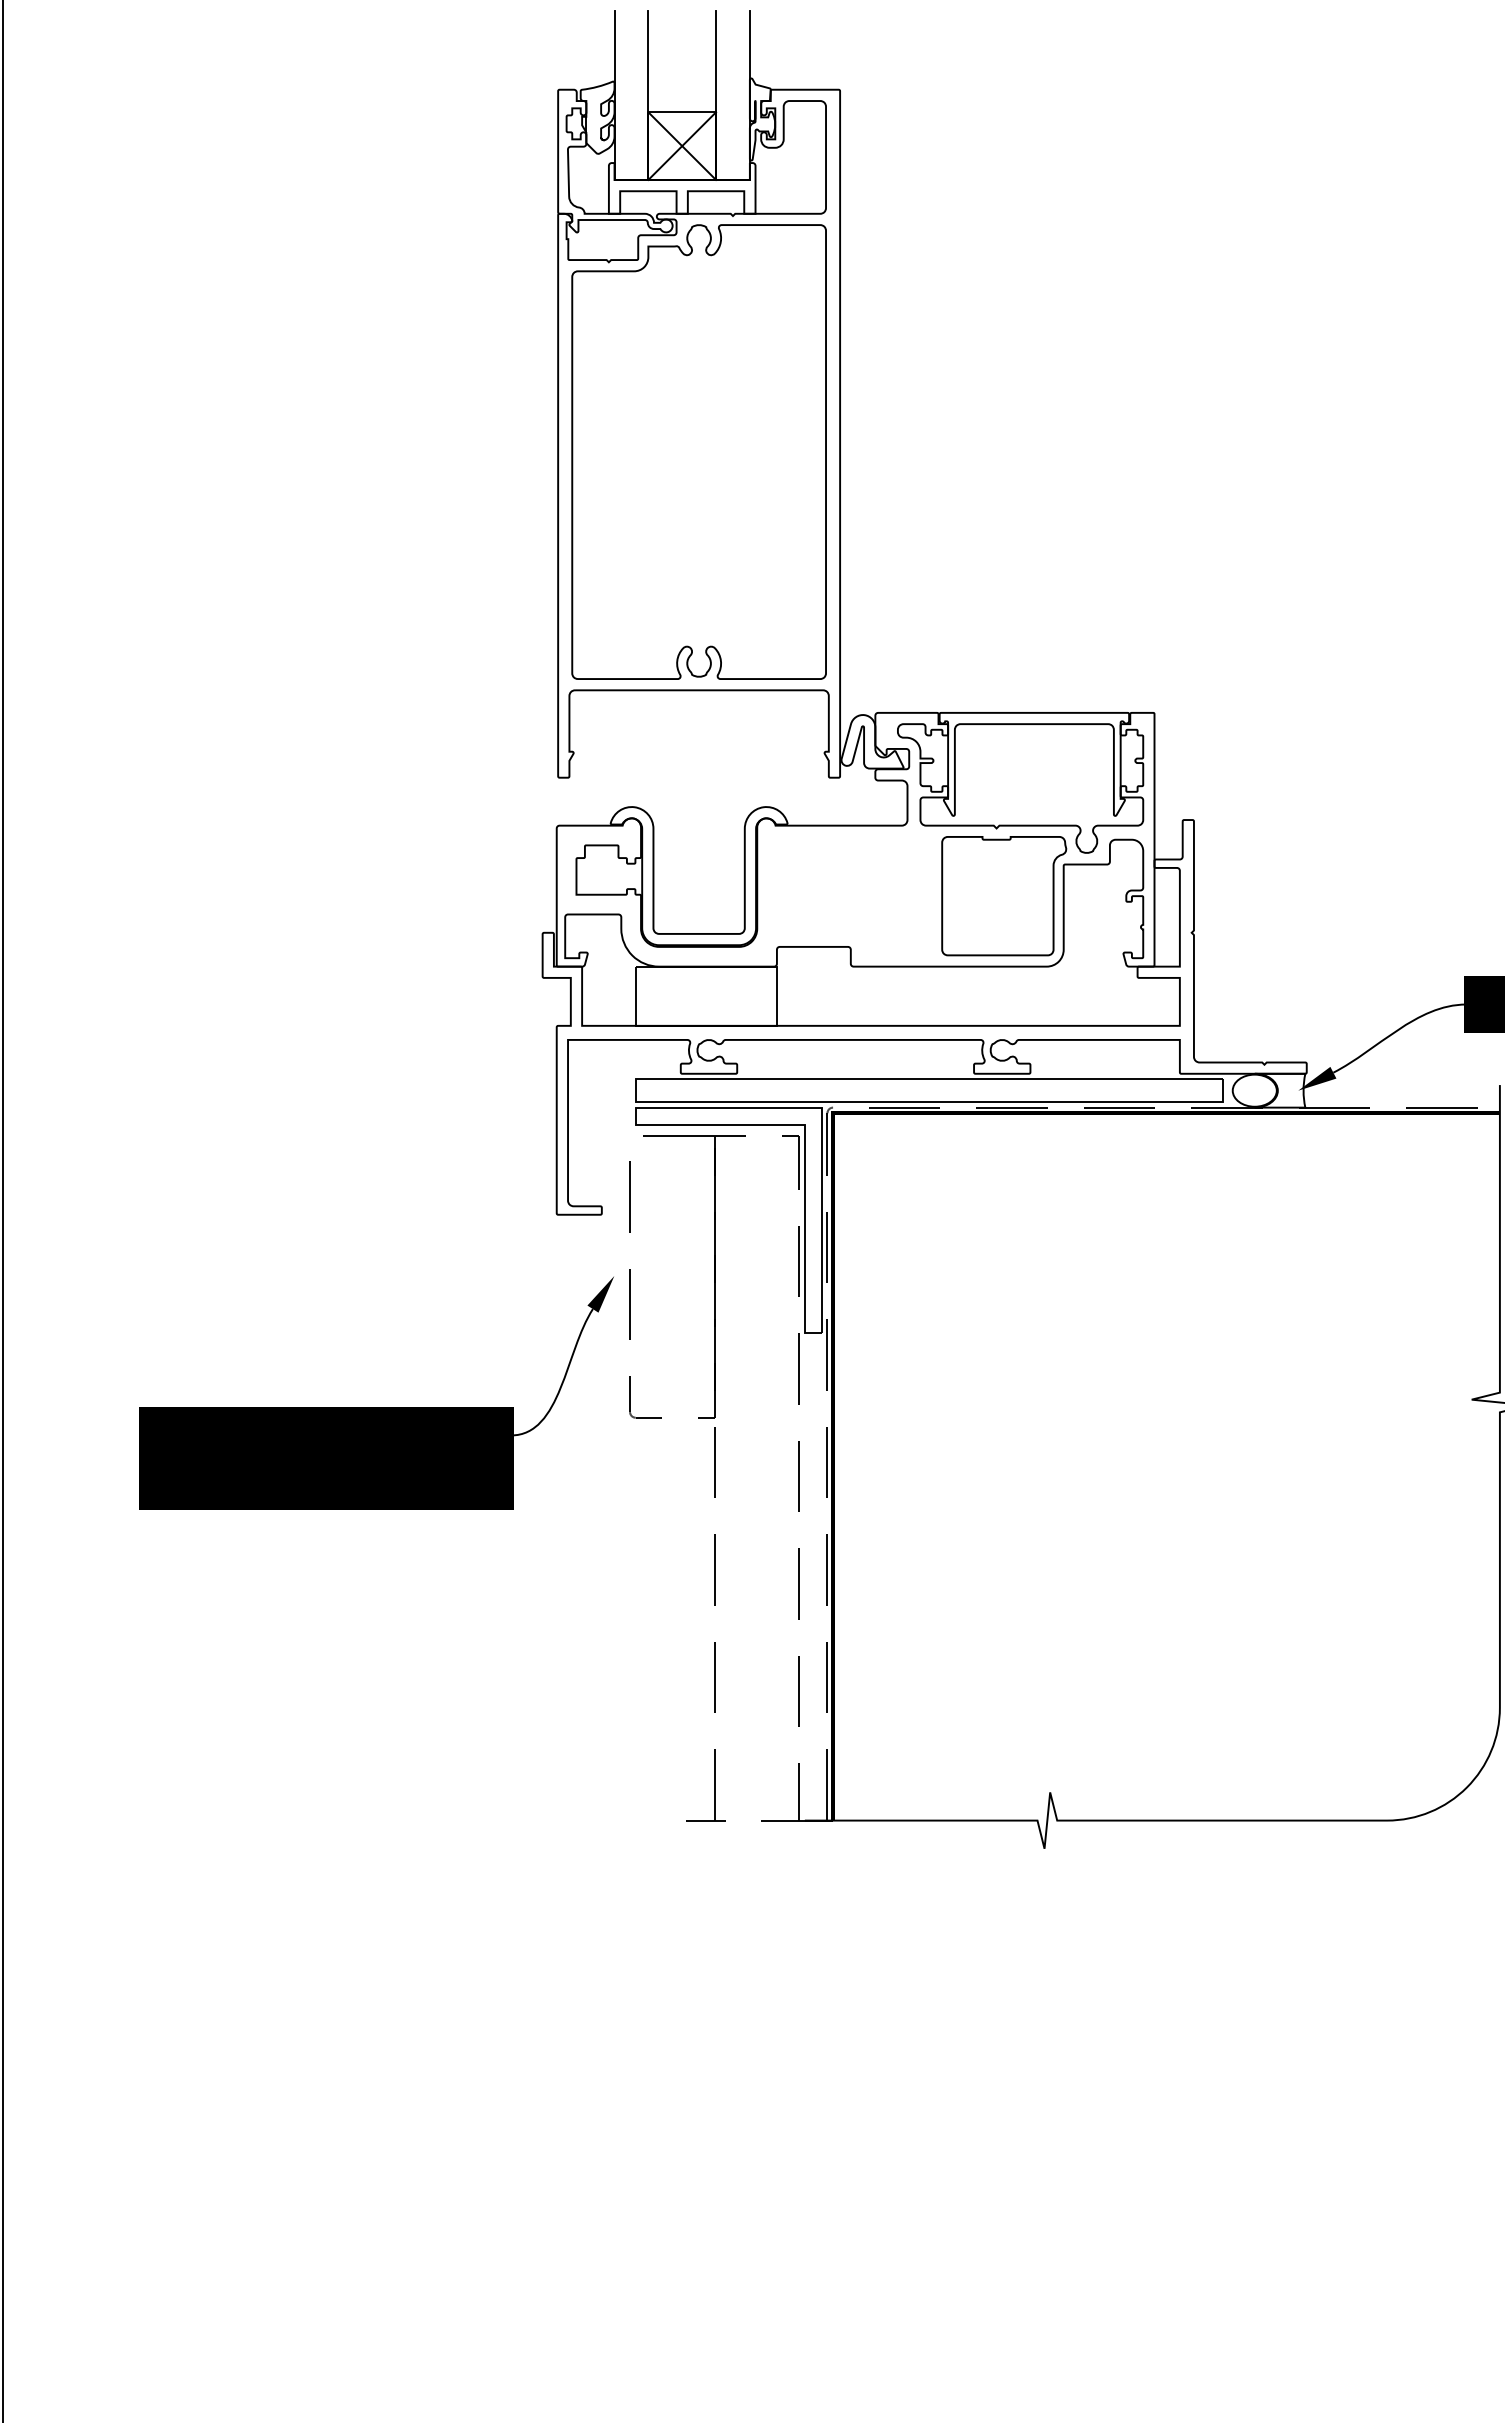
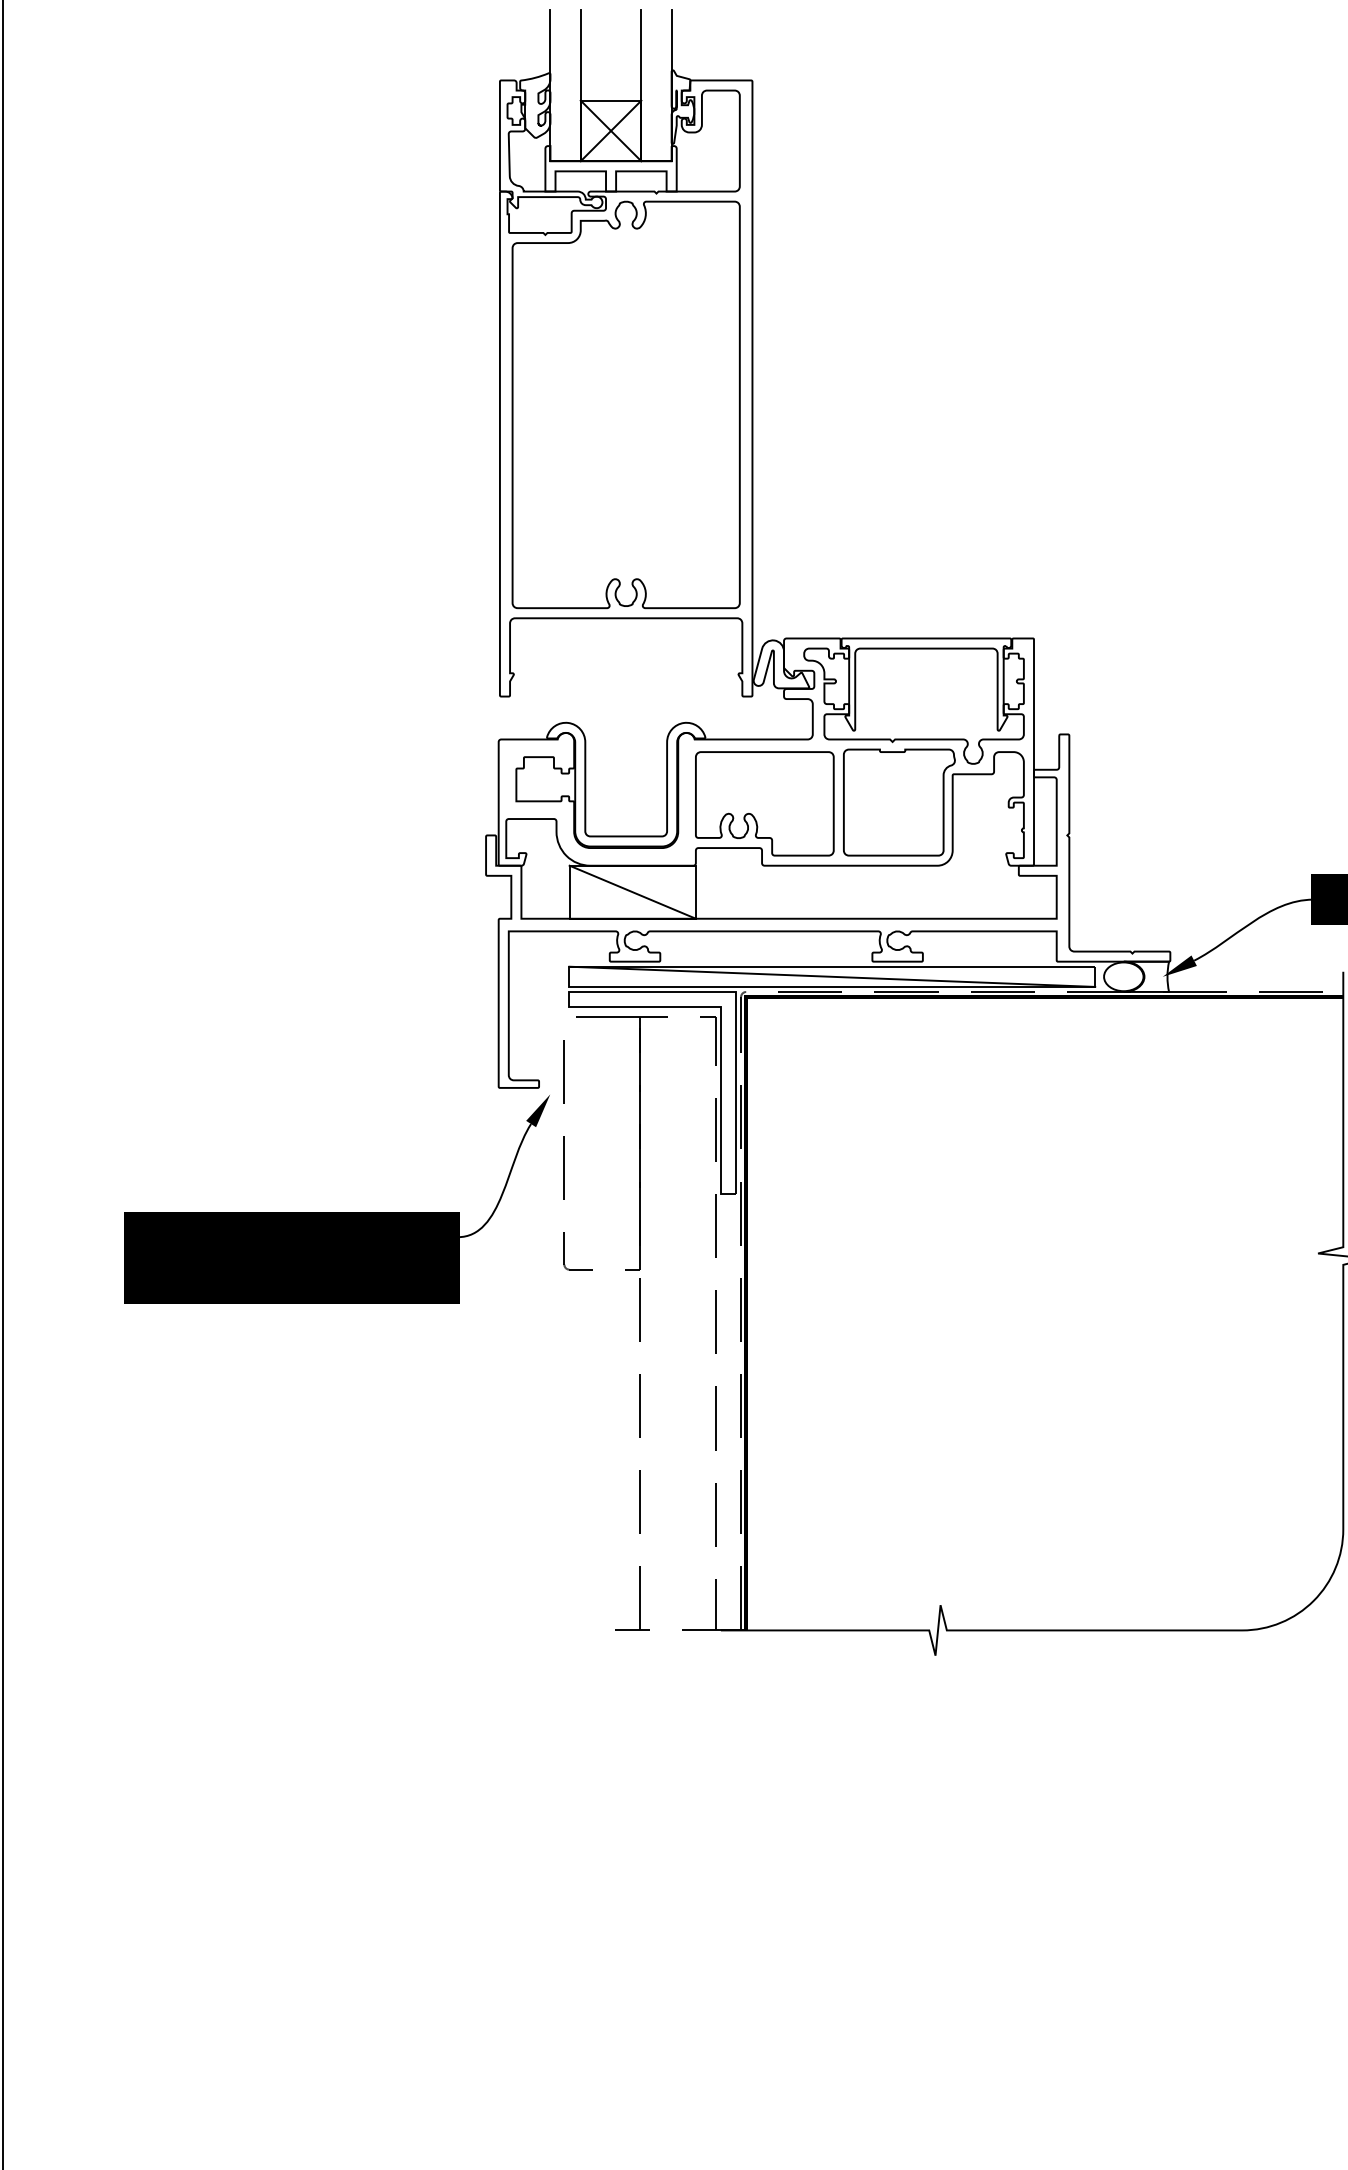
part: (853, 897) -> (764, 803), added
line: (705, 995) -> (631, 891), added
line: (928, 1090) -> (831, 976), added
part: (376, 1407) -> (337, 1212), moved

